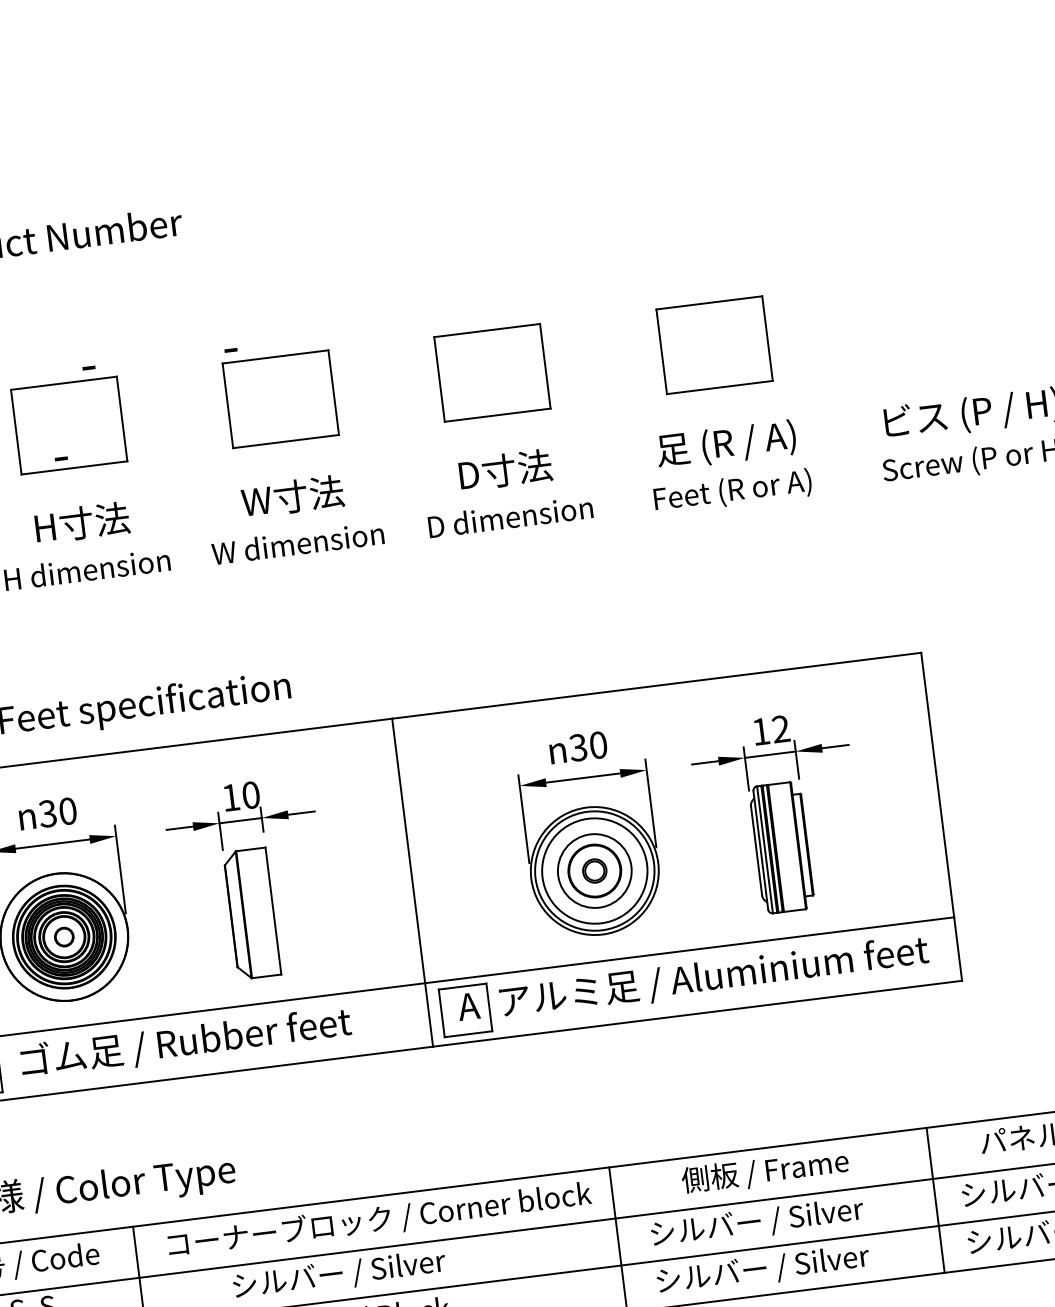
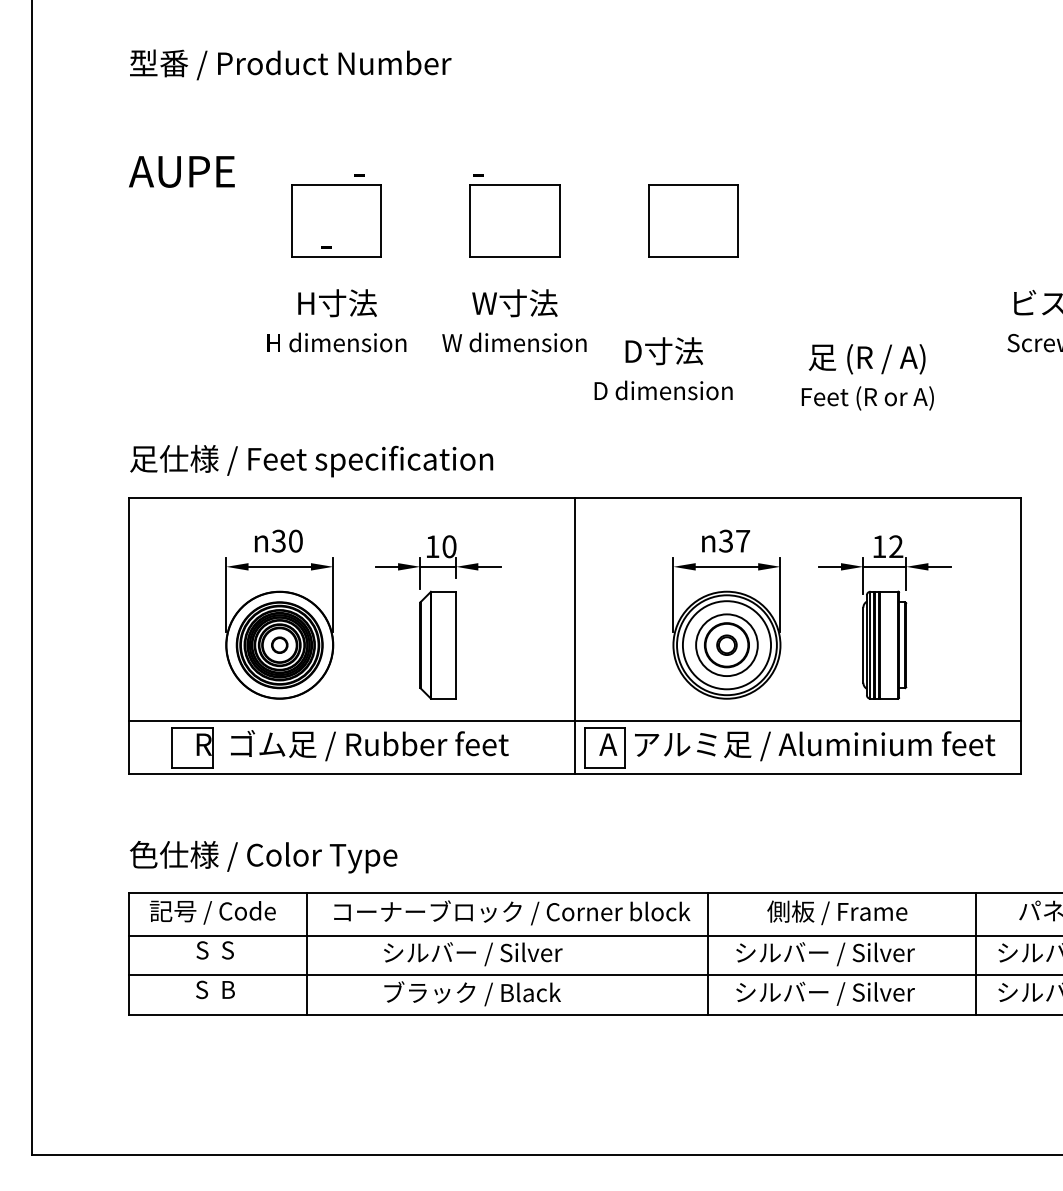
part: (714, 344) -> (880, 220), removed
text: (729, 466) -> (867, 377), moved
text: (507, 490) -> (663, 368), moved
text: (598, 744) -> (743, 540), 30 -> 37

